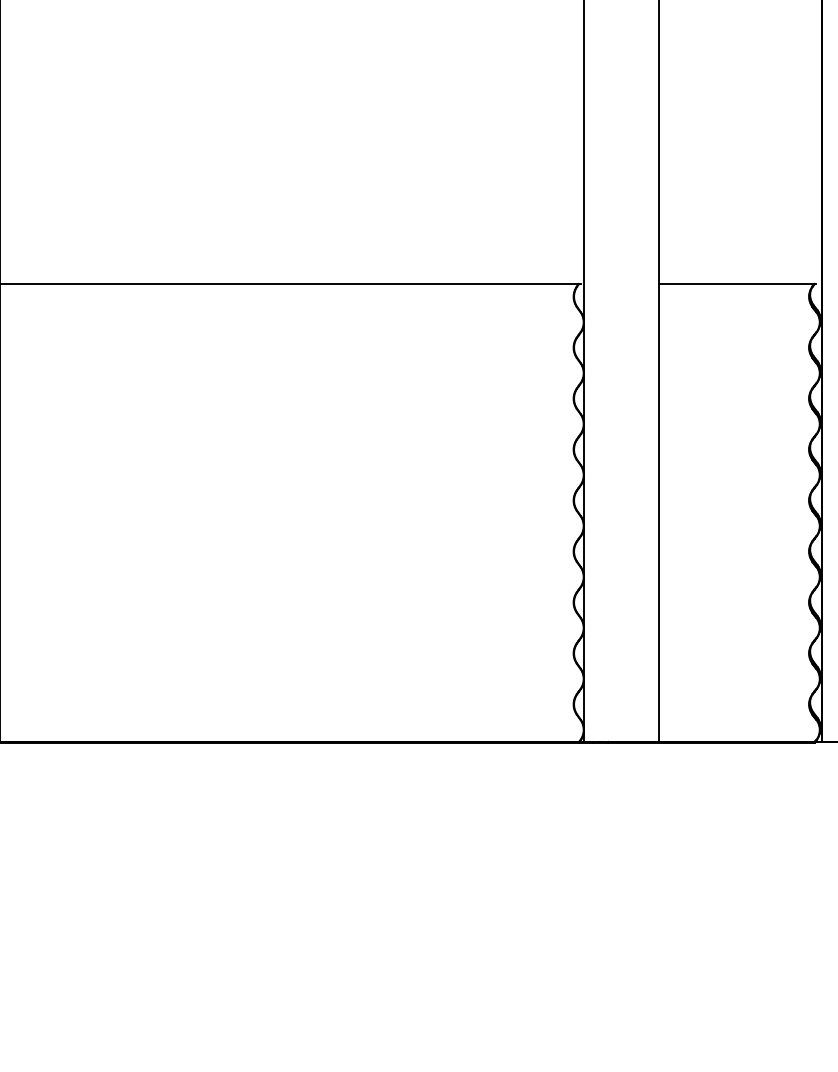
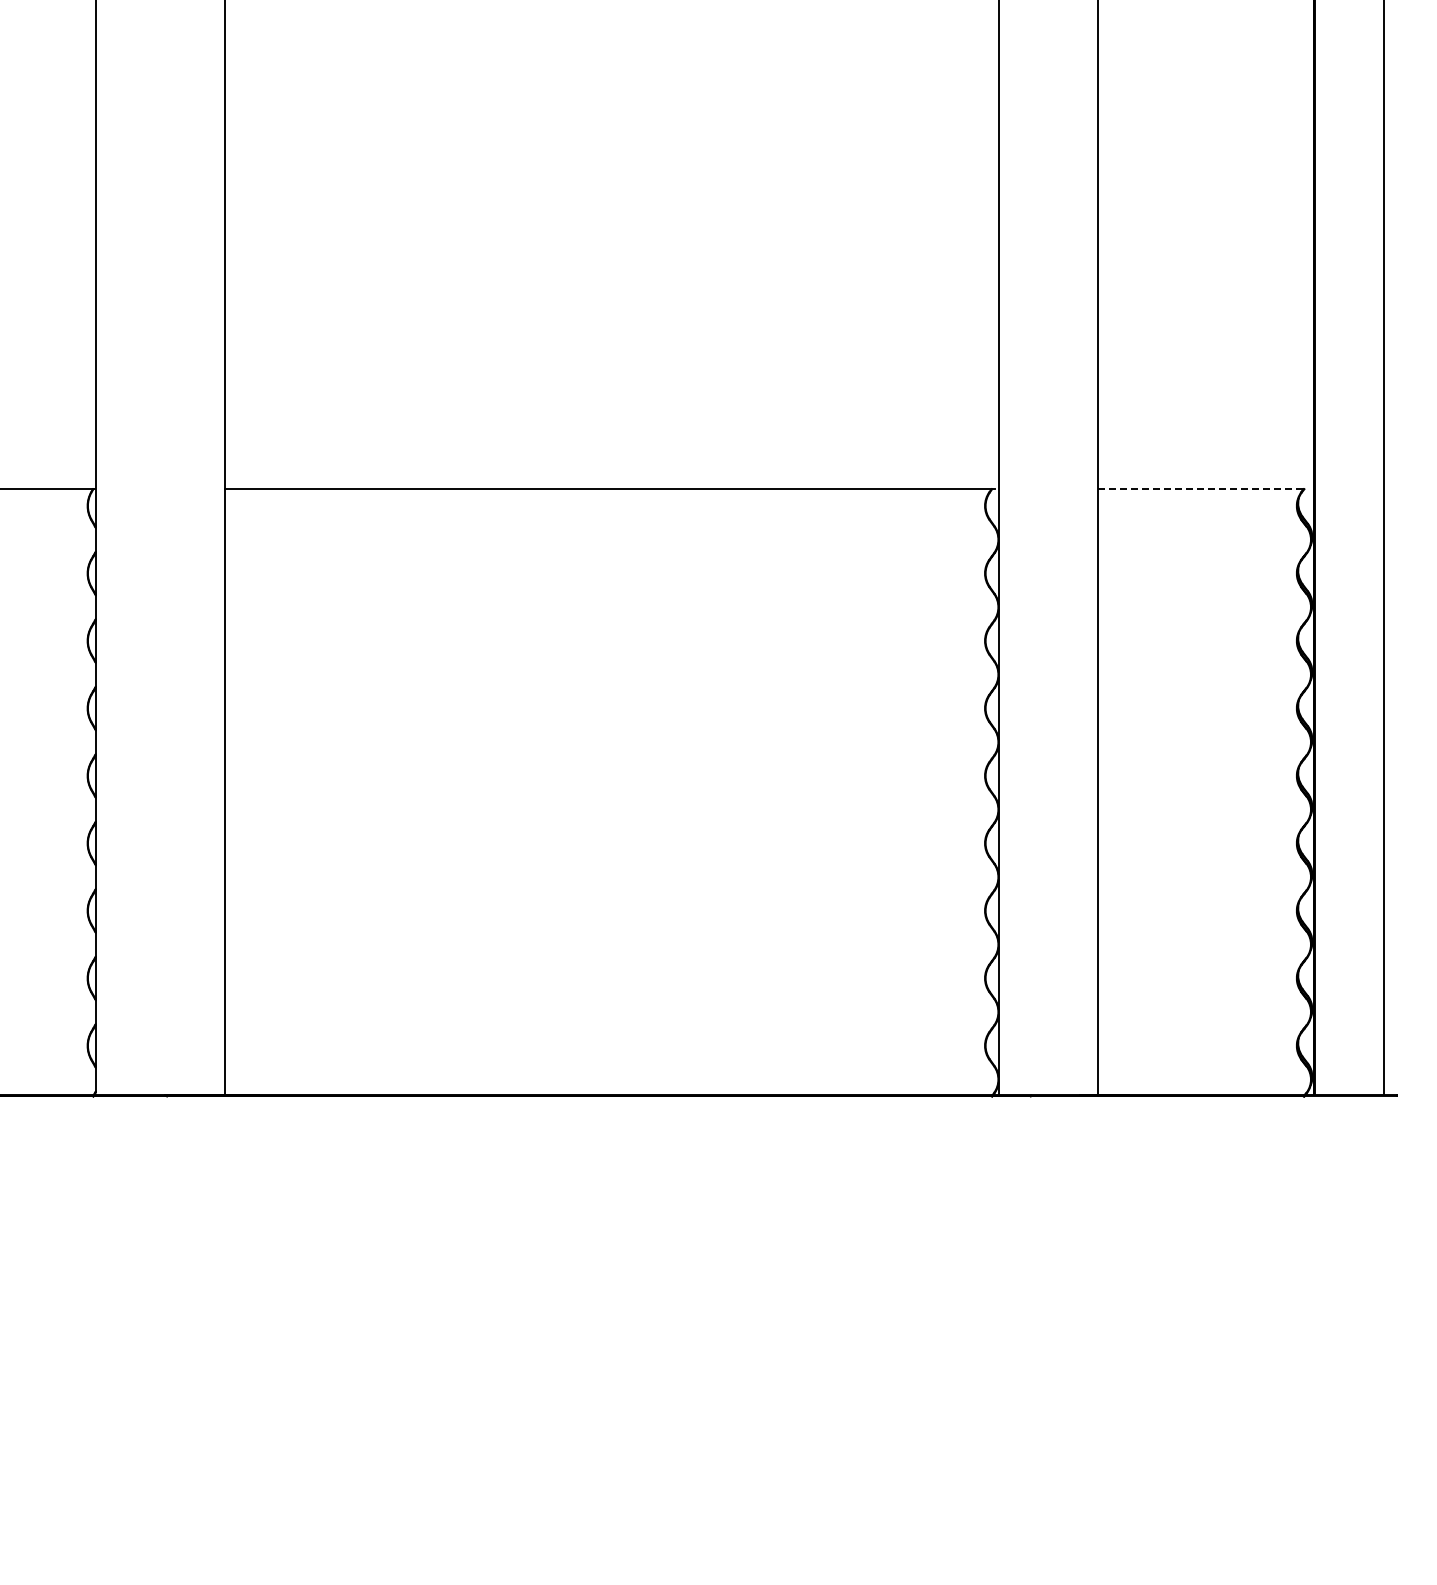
line: (737, 284) -> (1202, 489), solid -> dashed

